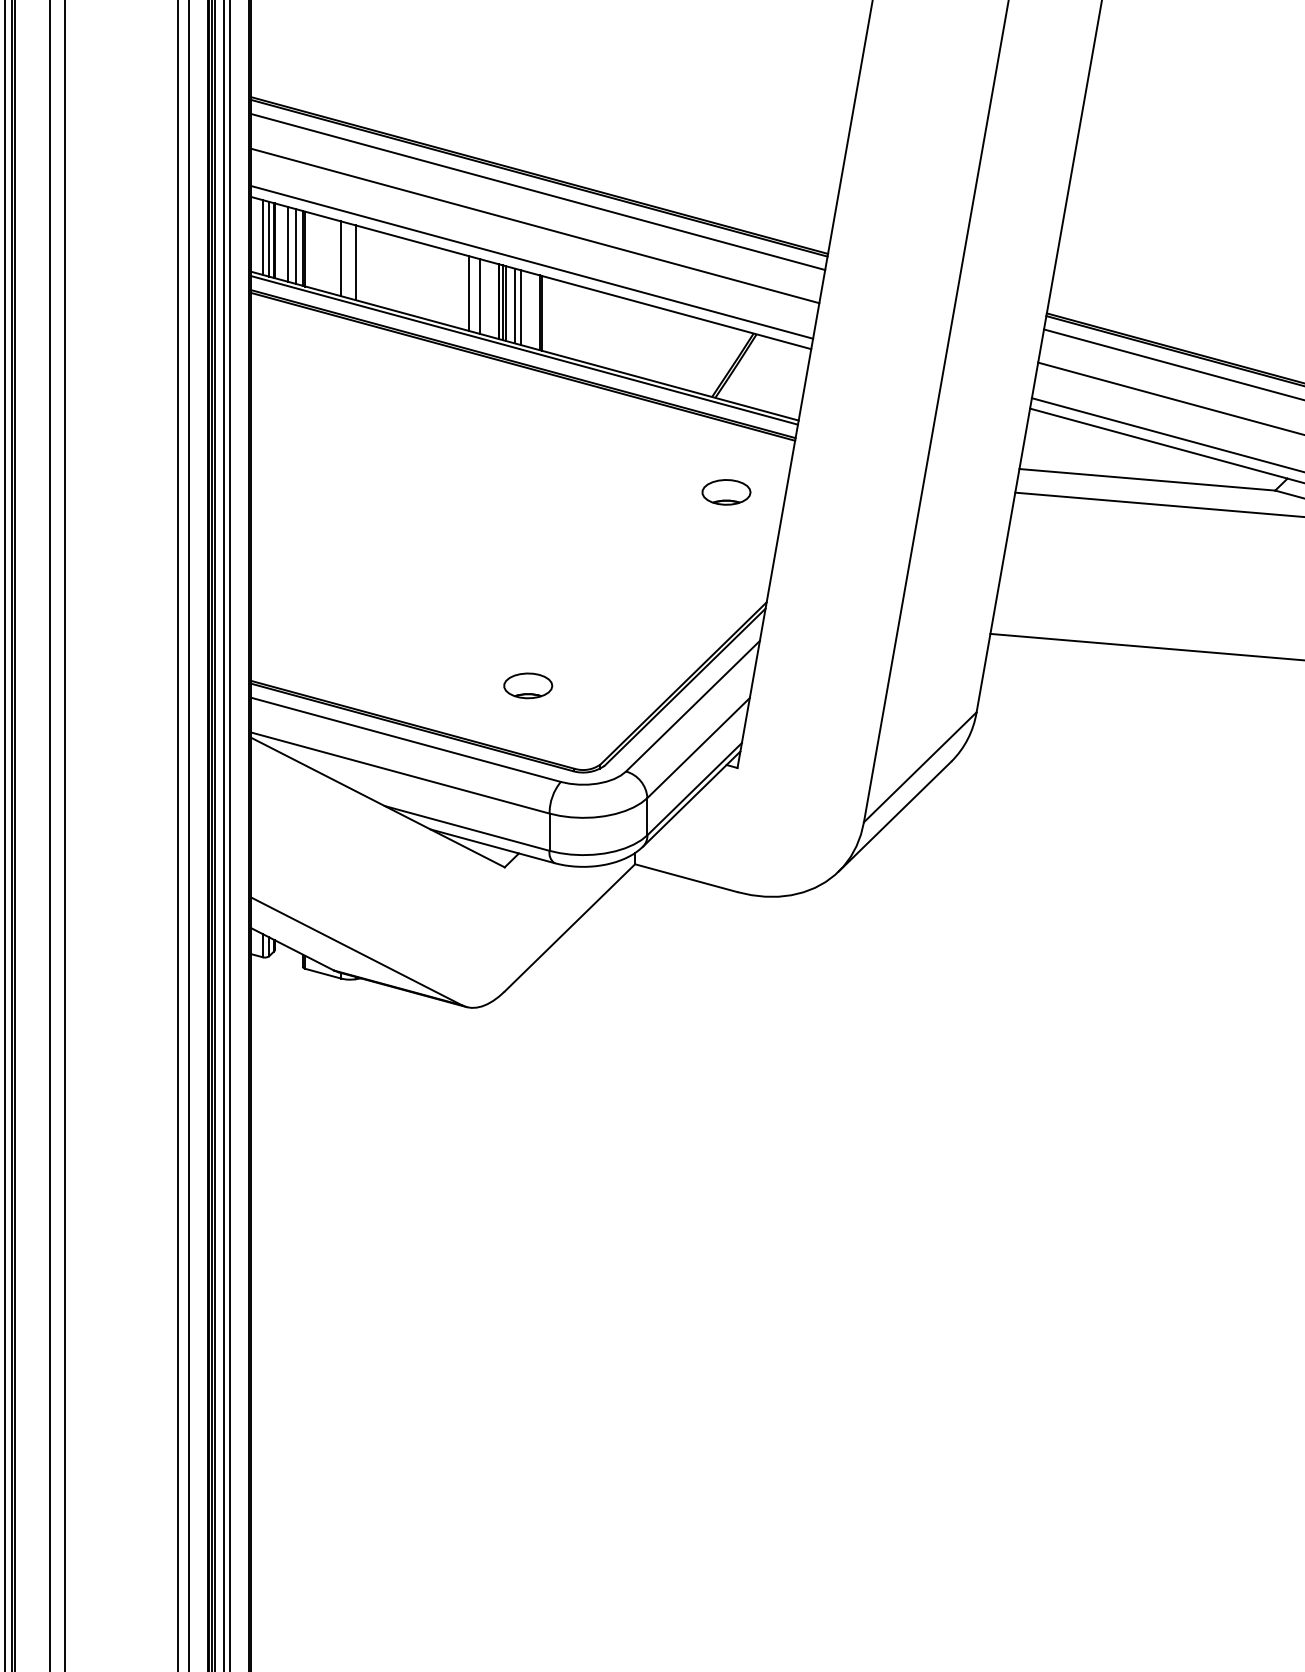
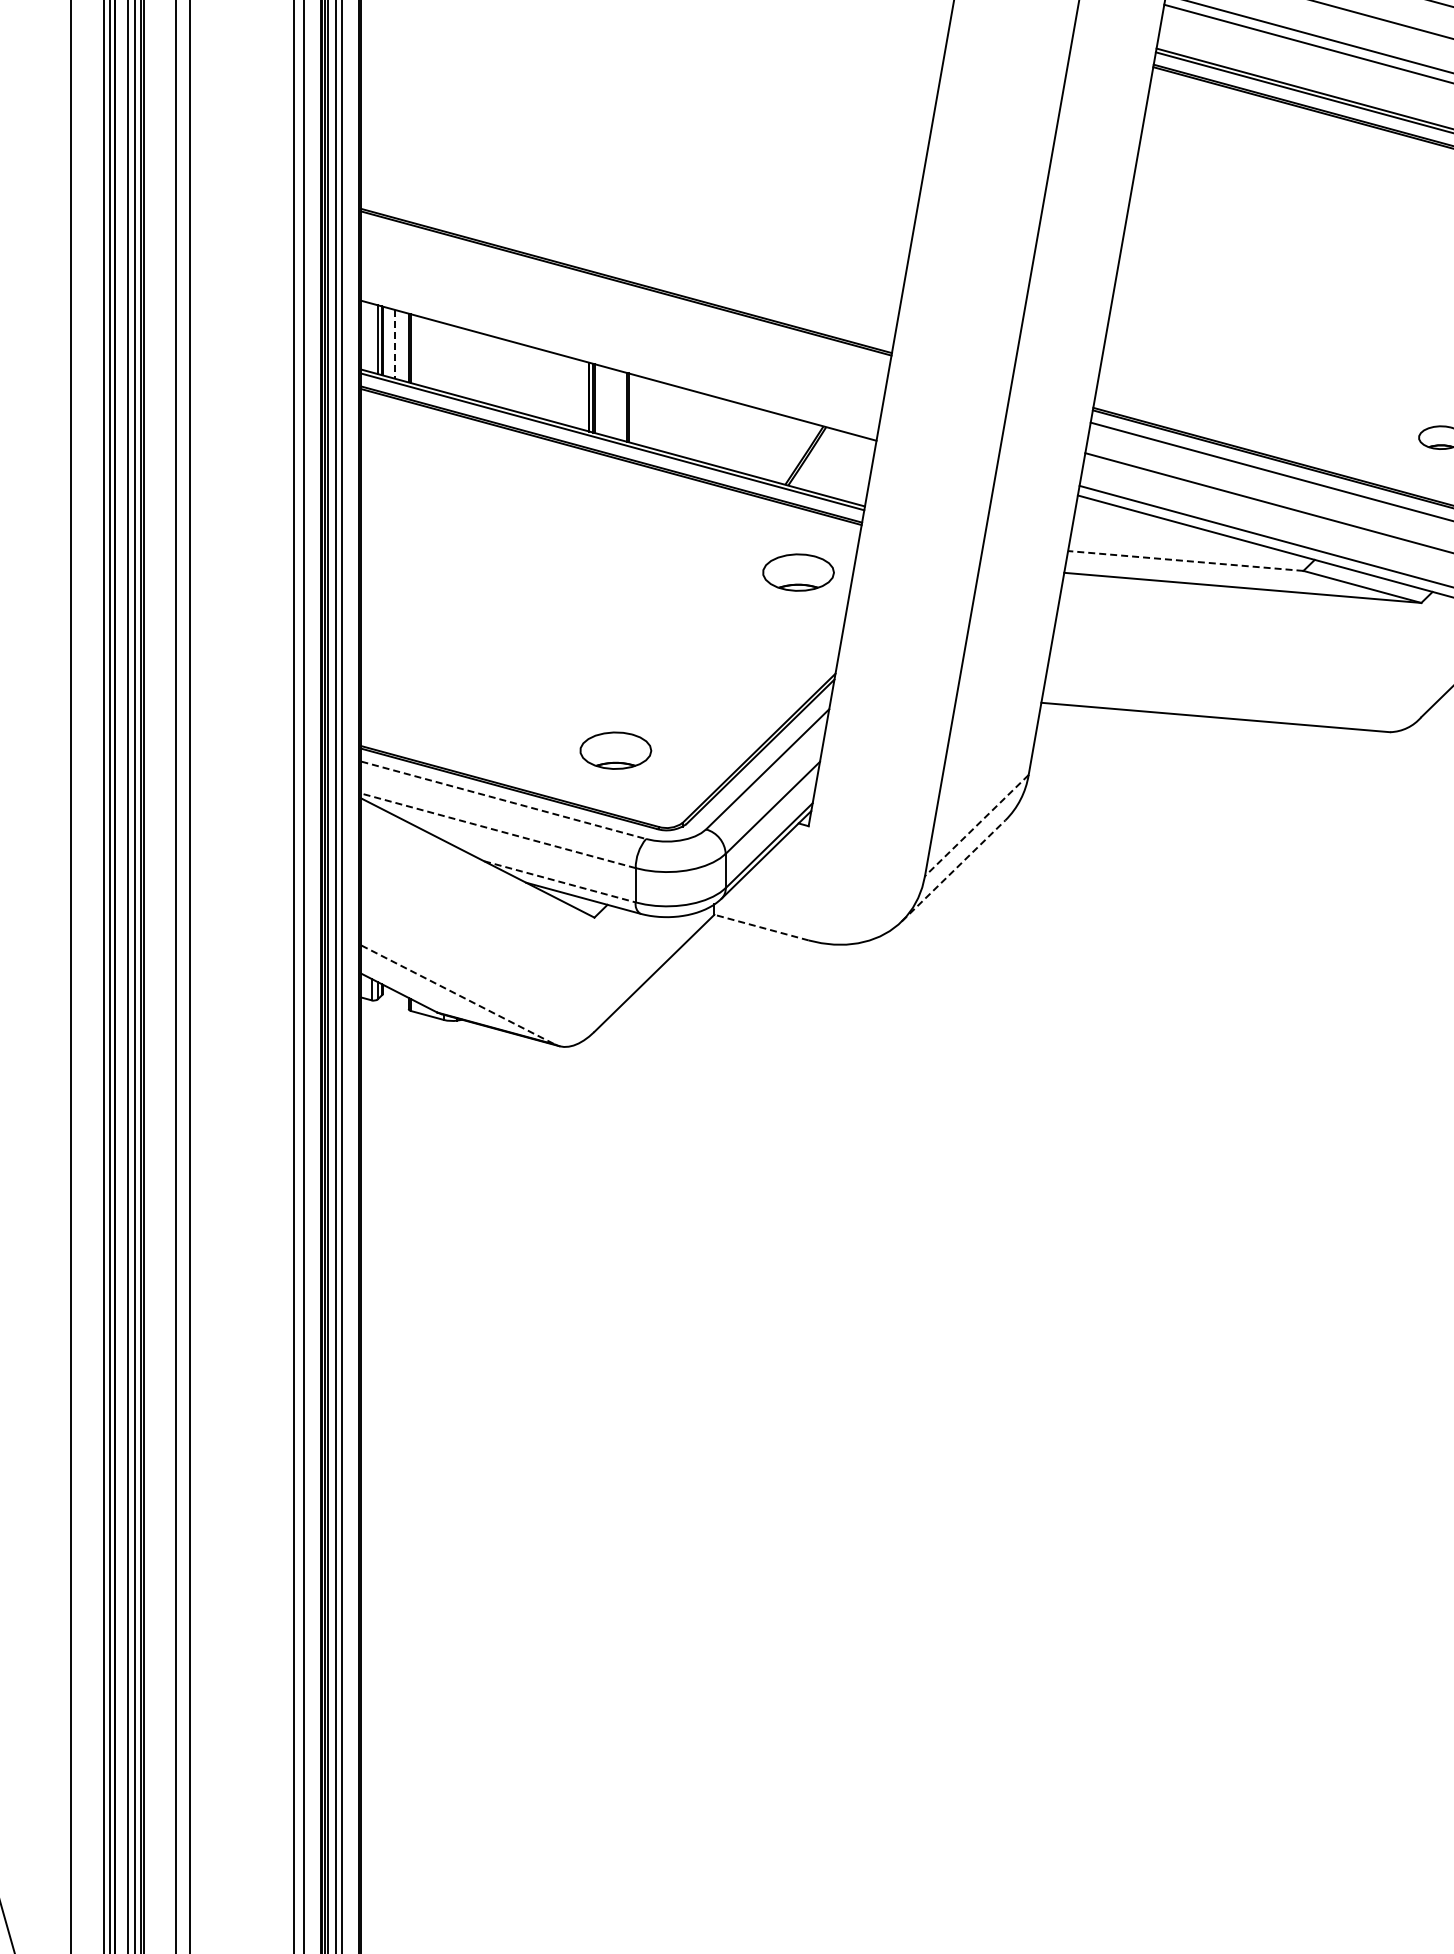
line: (538, 191) -> (625, 295), removed
line: (535, 226) -> (622, 327), removed
line: (262, 236) -> (371, 337), removed
line: (288, 244) -> (395, 344), solid -> dashed
line: (296, 245) -> (402, 345), removed
line: (340, 258) -> (443, 357), removed
line: (355, 261) -> (457, 360), removed
line: (531, 261) -> (619, 360), removed
line: (468, 293) -> (561, 389), removed
line: (479, 295) -> (571, 391), removed
line: (514, 305) -> (603, 400), removed
line: (521, 307) -> (609, 402), removed
line: (1147, 479) -> (1185, 560), solid -> dashed
part: (726, 492) -> (798, 572), size x1.6
part: (528, 685) -> (616, 750), size x1.6
line: (405, 740) -> (503, 800), solid -> dashed
line: (919, 767) -> (976, 825), solid -> dashed
line: (400, 772) -> (498, 830), solid -> dashed
line: (894, 816) -> (953, 870), solid -> dashed
line: (466, 828) -> (559, 881), solid -> dashed
line: (686, 878) -> (761, 927), solid -> dashed
line: (356, 951) -> (458, 995), solid -> dashed

